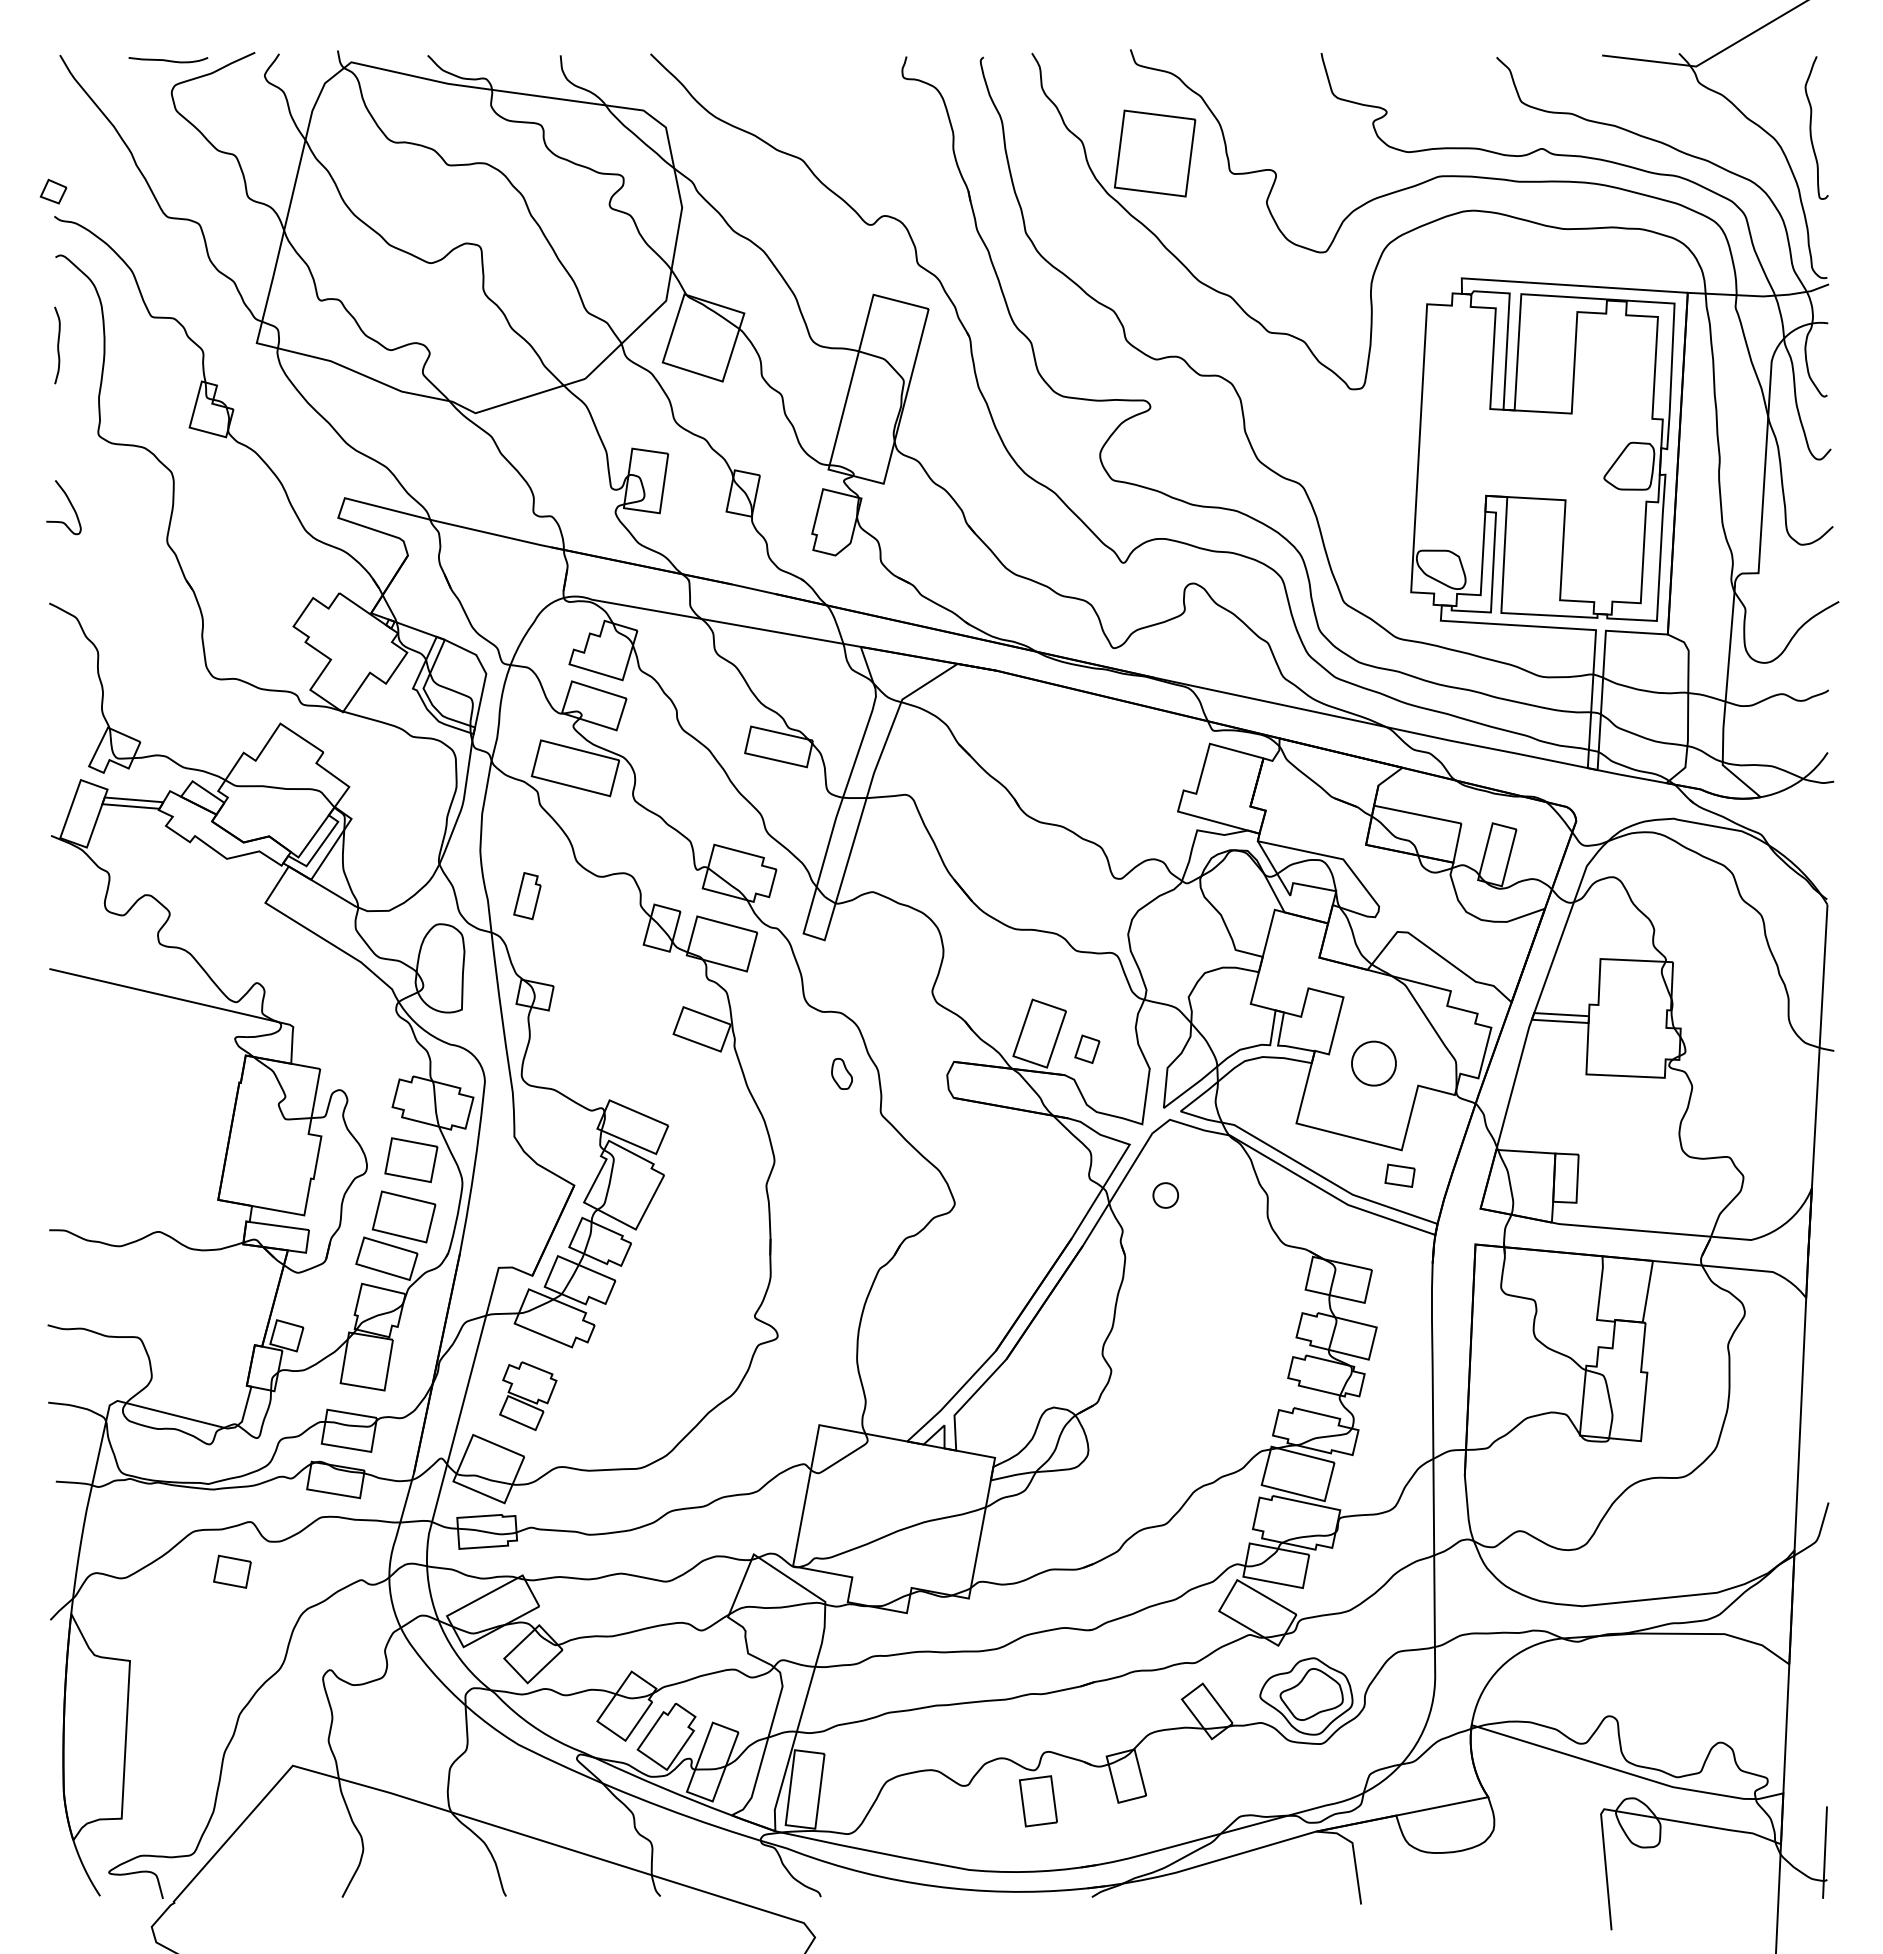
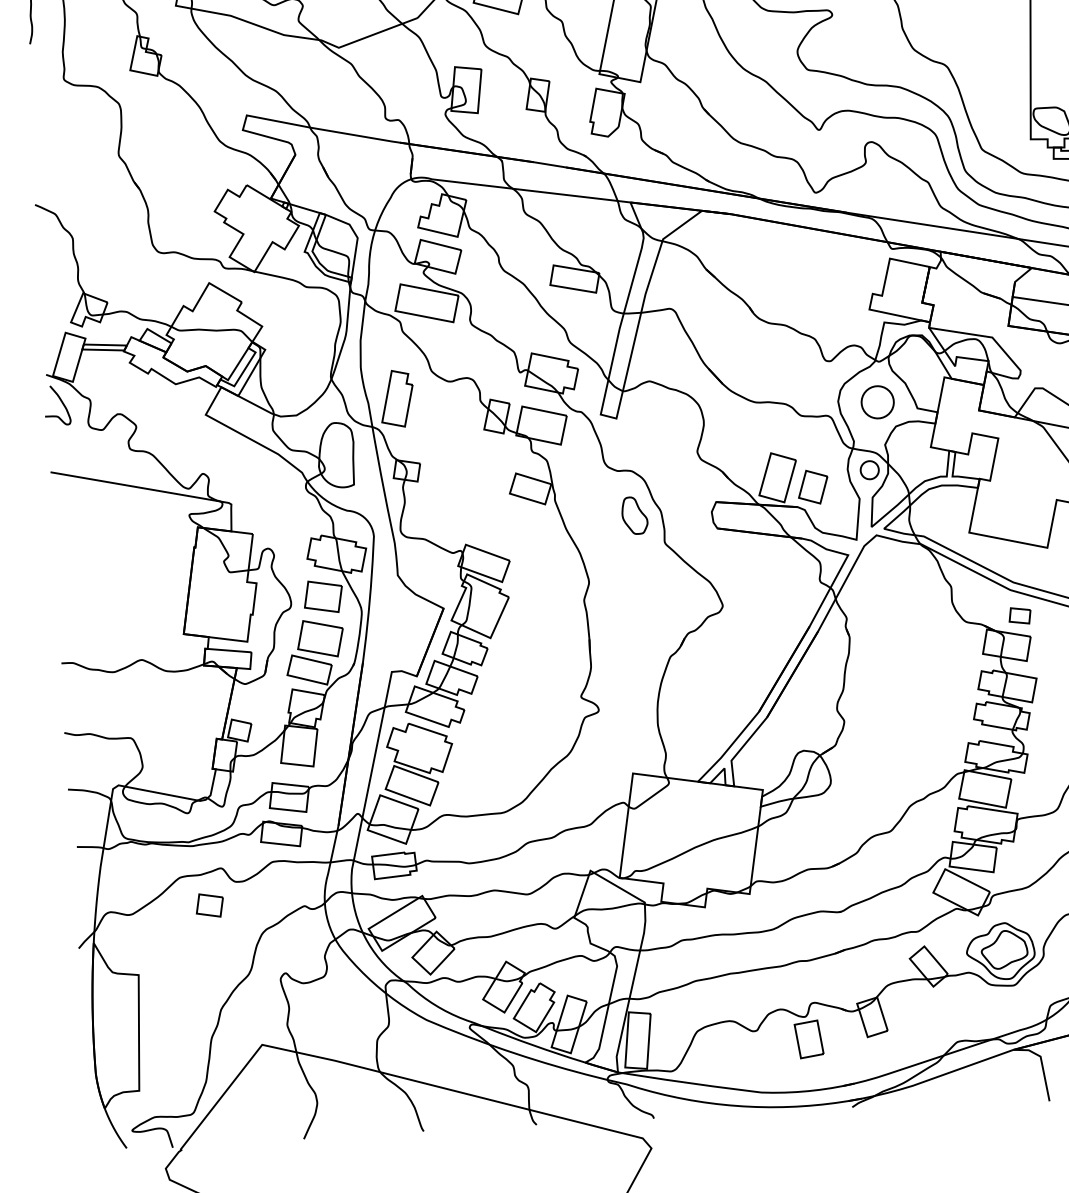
curve: (69, 503) -> (61, 402), moved
part: (527, 895) -> (397, 398), size x1.67
part: (1087, 1049) -> (813, 487), size x1.67
part: (1373, 1063) -> (877, 402), moved
part: (841, 1073) -> (634, 515), size x1.67
part: (1399, 1175) -> (1019, 615), moved
part: (1165, 1195) -> (869, 470), moved
part: (528, 1395) -> (419, 764), size x1.67

